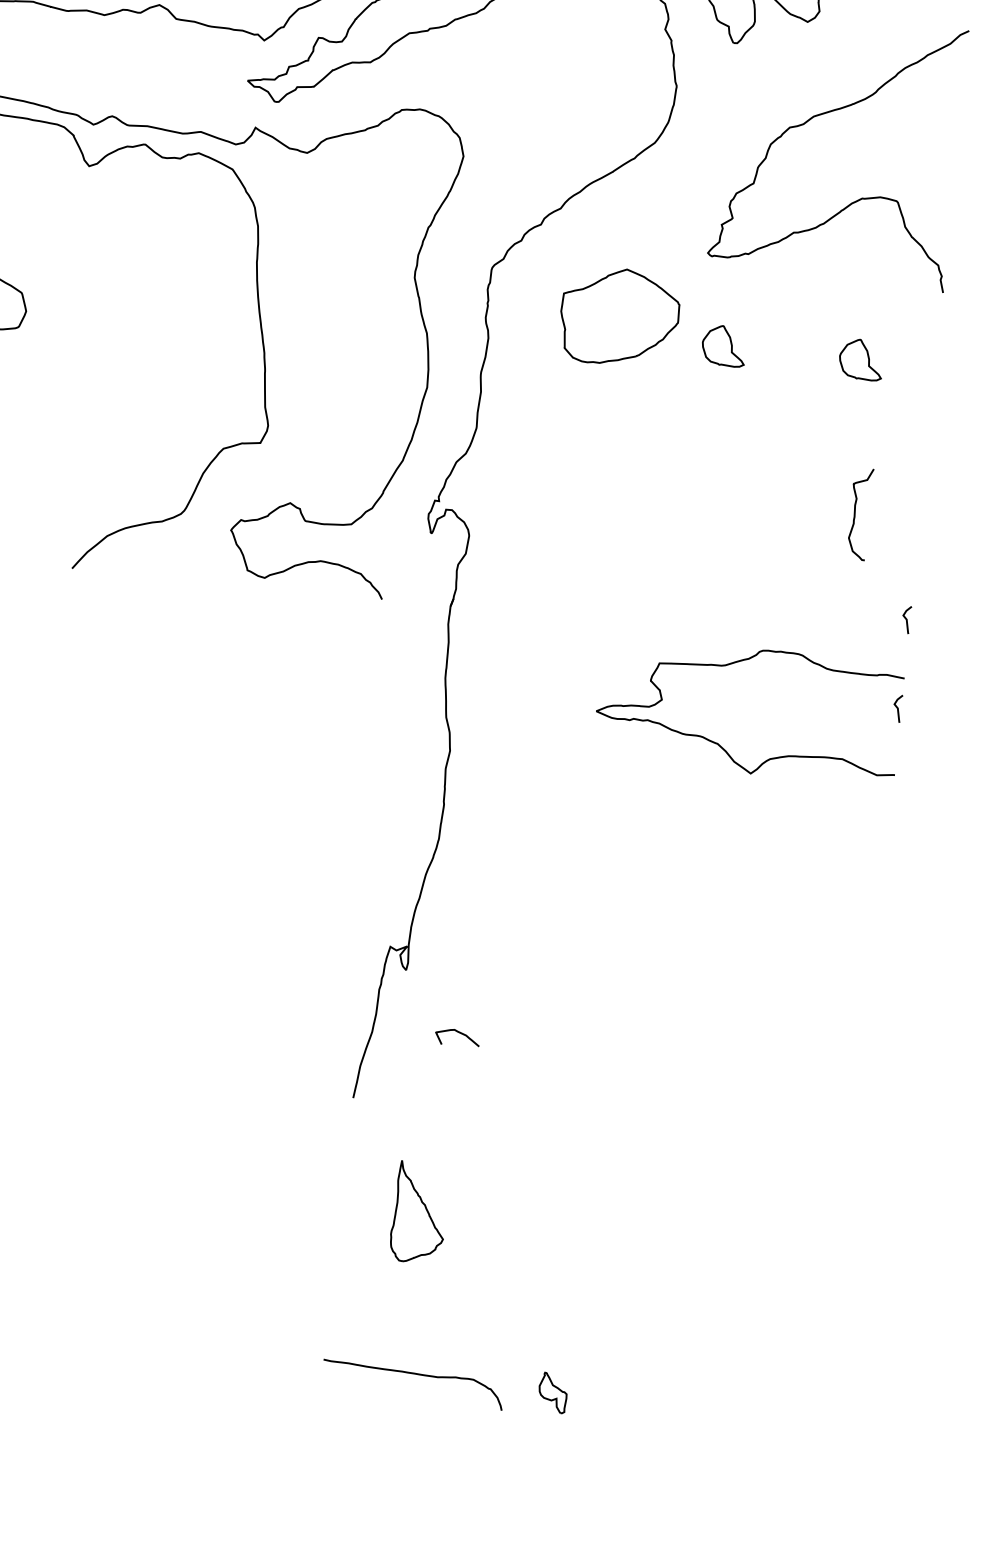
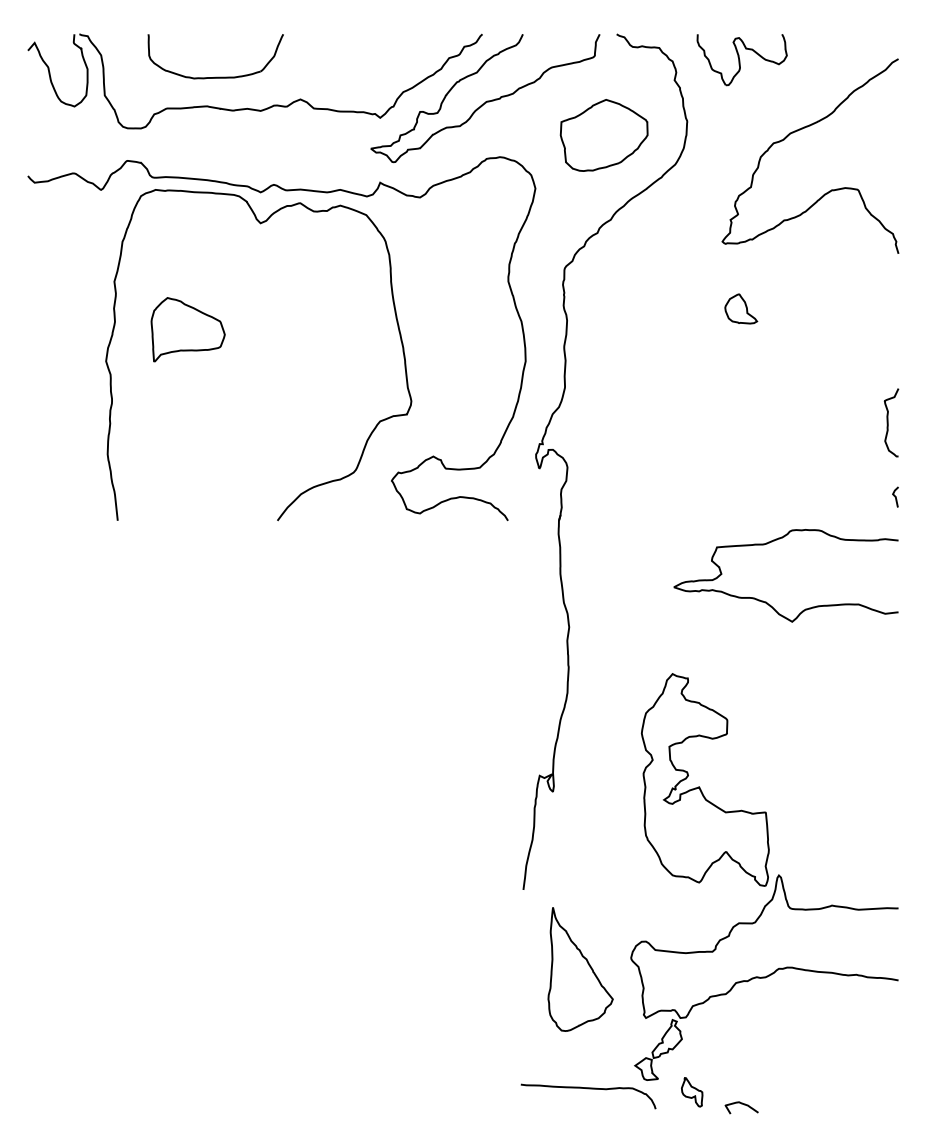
part: (618, 317) -> (603, 135), moved
part: (861, 359) -> (843, 308), removed
curve: (855, 513) -> (888, 422), moved
curve: (897, 707) -> (895, 562), removed
curve: (457, 1033) -> (741, 1104), moved
part: (679, 1112) -> (764, 876), added
part: (419, 1212) -> (580, 969), size x1.67

